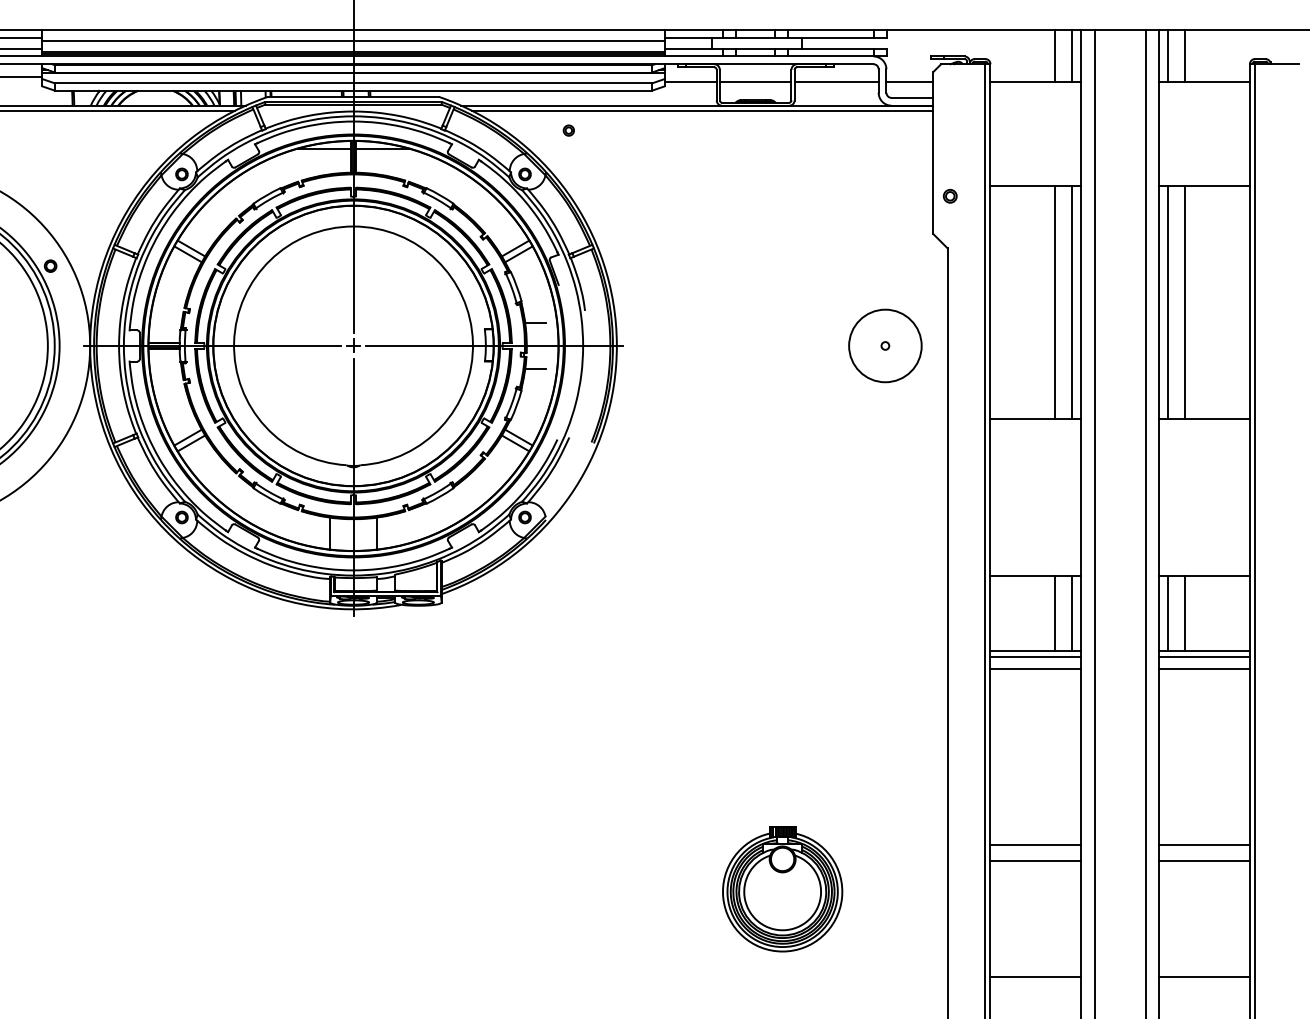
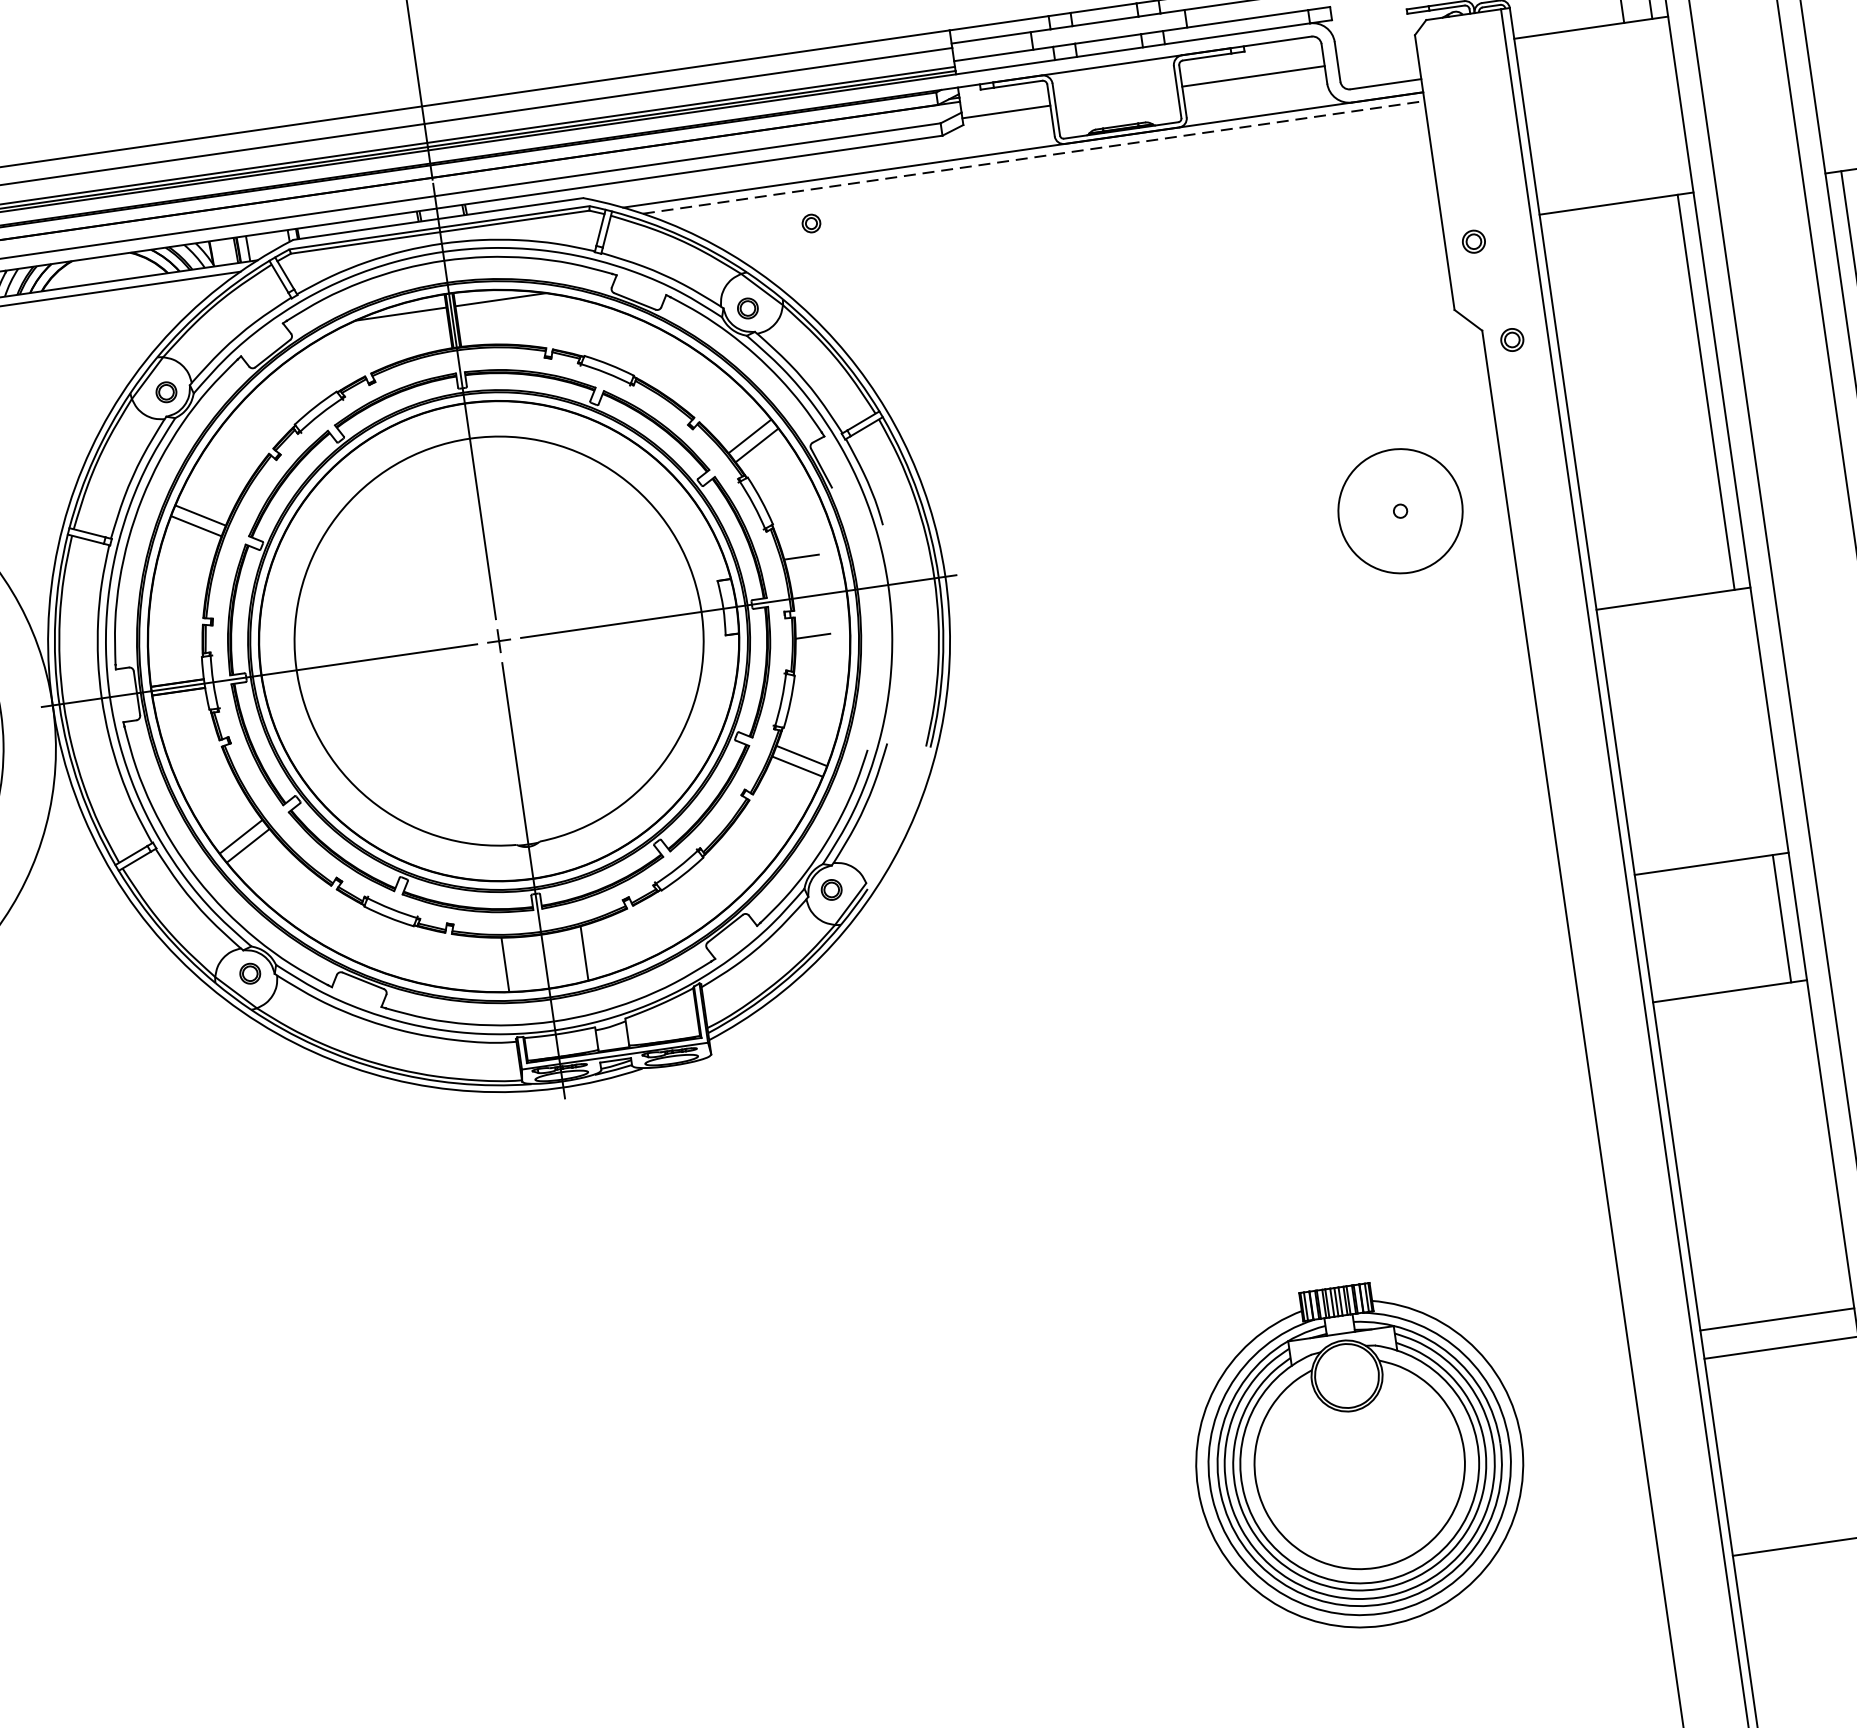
line: (755, 82) -> (1116, 96), removed
line: (909, 82) -> (1377, 58), removed
line: (702, 110) -> (1033, 156), solid -> dashed
part: (963, 255) -> (1510, 338), added
line: (1055, 302) -> (1678, 396), removed
line: (1055, 612) -> (1753, 921), removed
line: (1035, 656) -> (1730, 1000), removed
line: (1035, 669) -> (1733, 1022), removed
part: (782, 889) -> (1358, 1457), size x1.6

